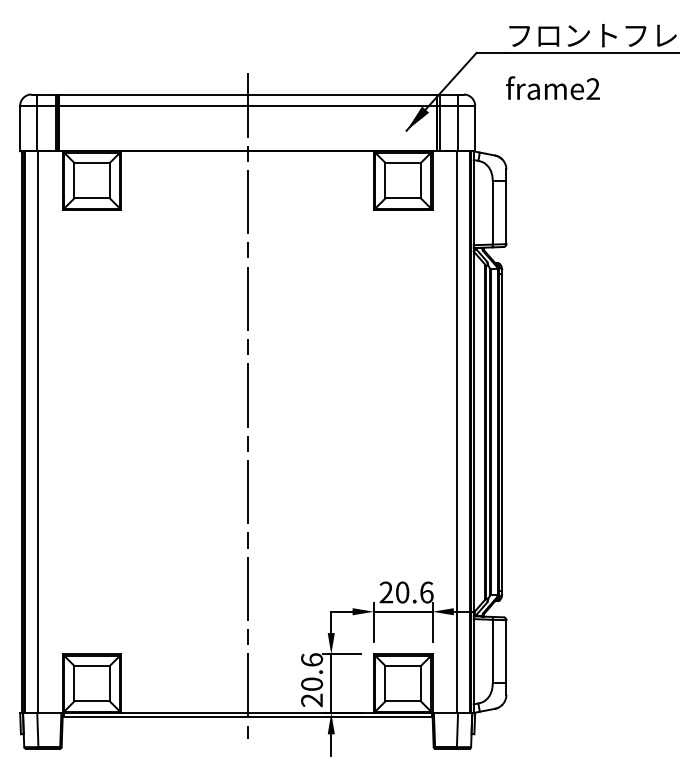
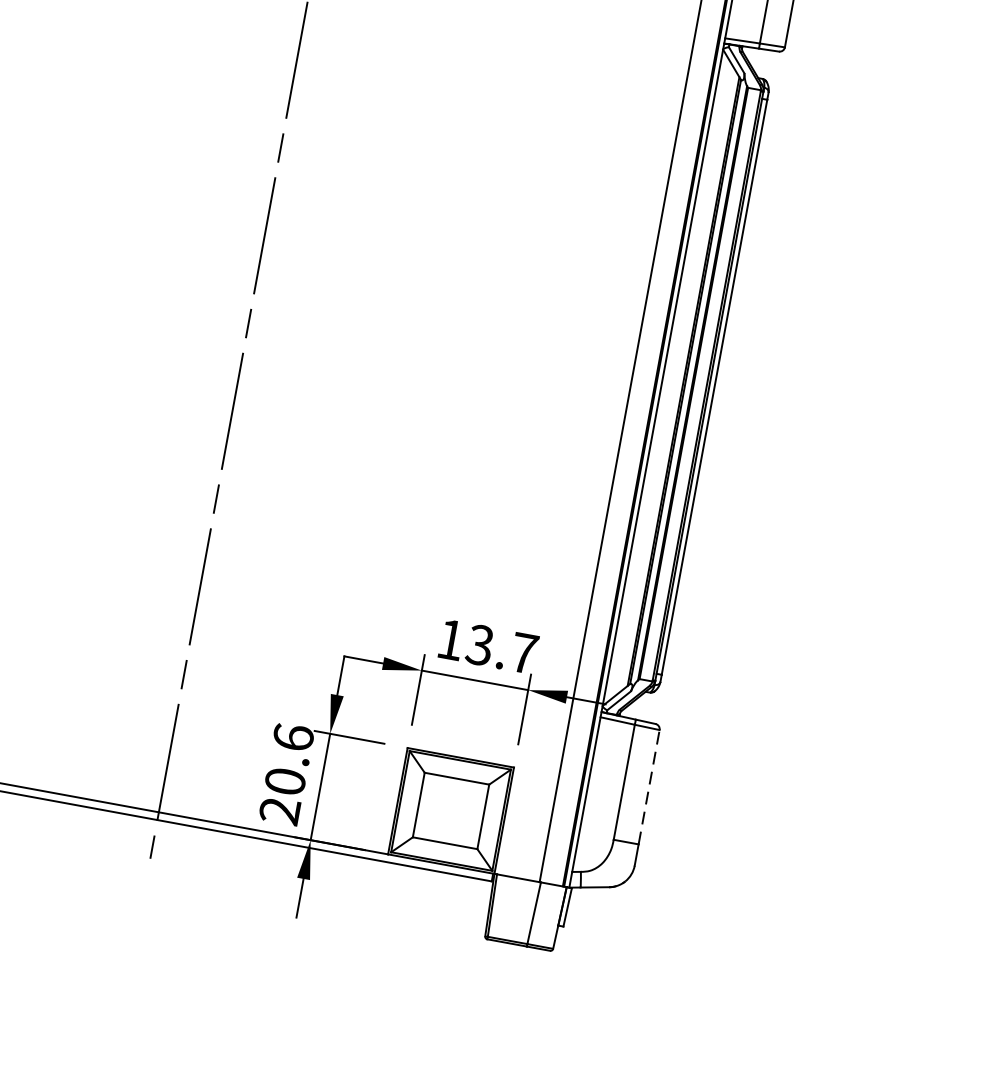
text: (406, 592) -> (487, 646), 20.6 -> 13.7
line: (506, 651) -> (649, 786), solid -> dashed

